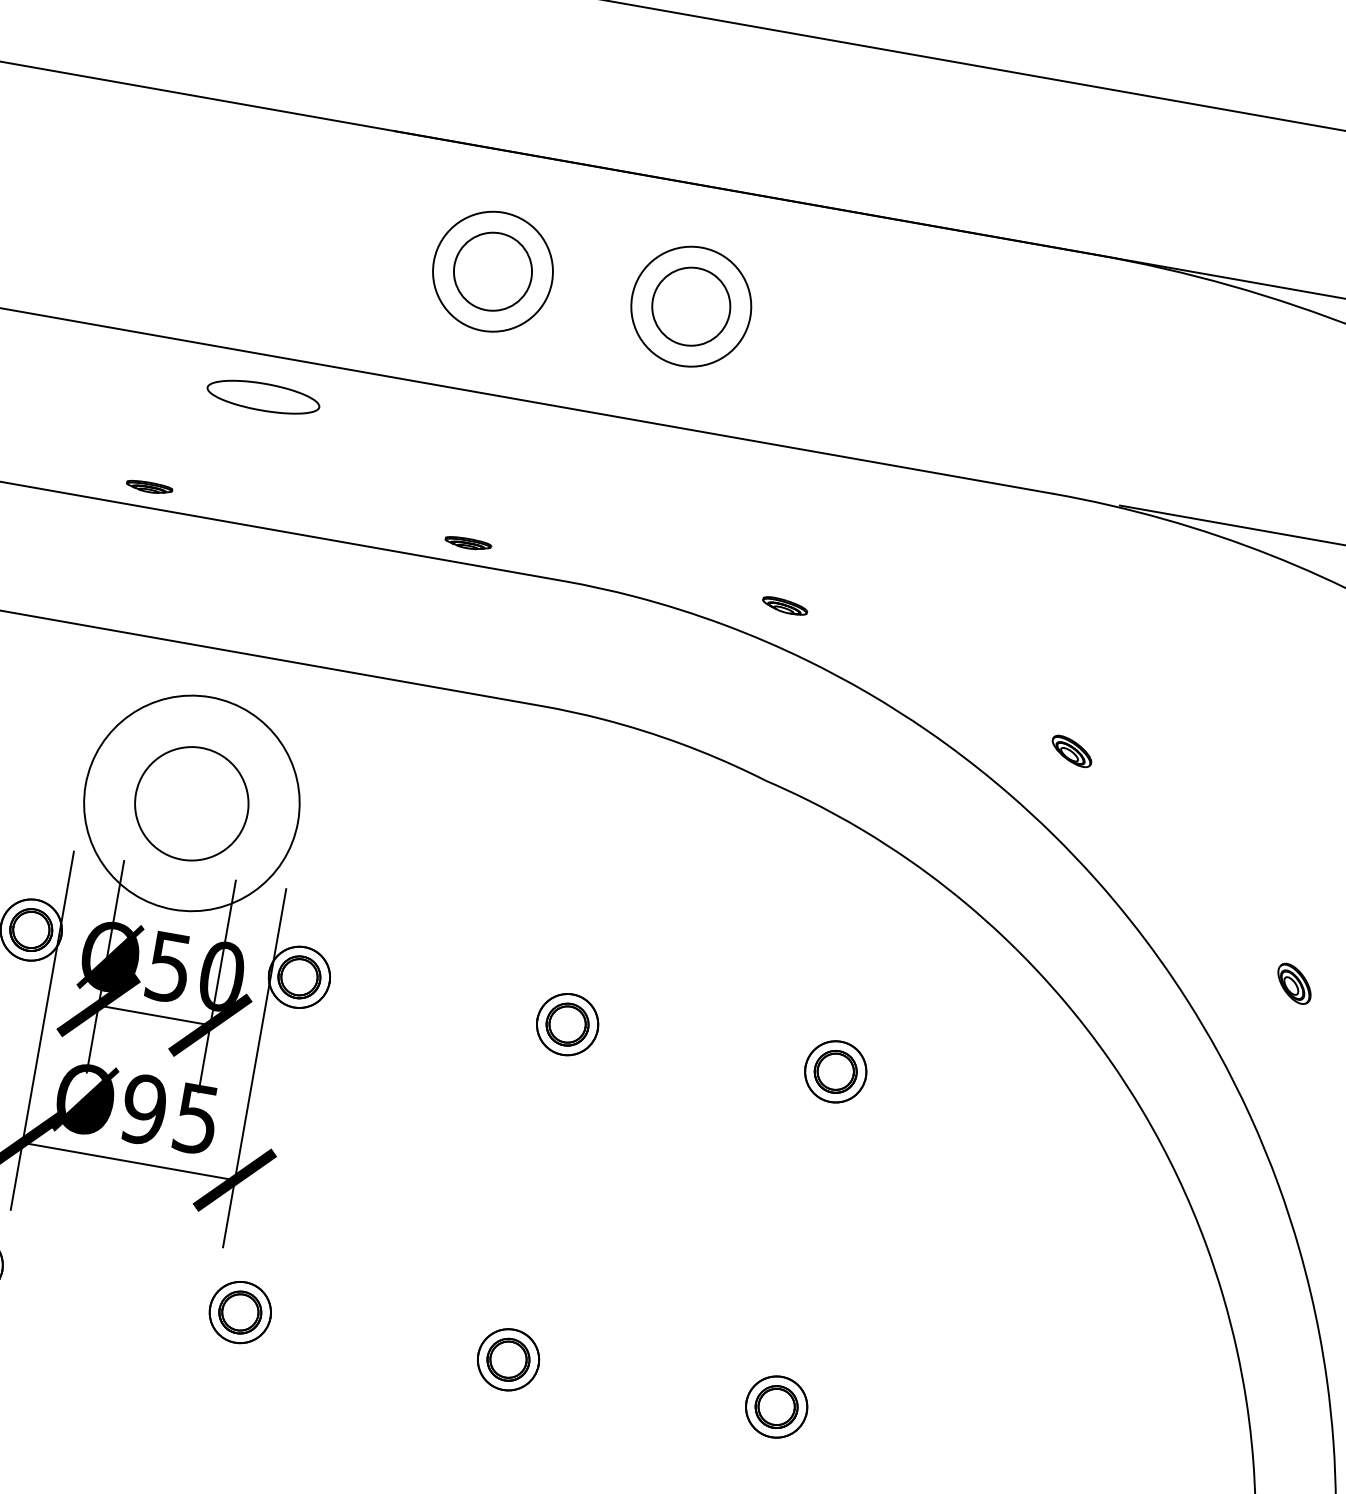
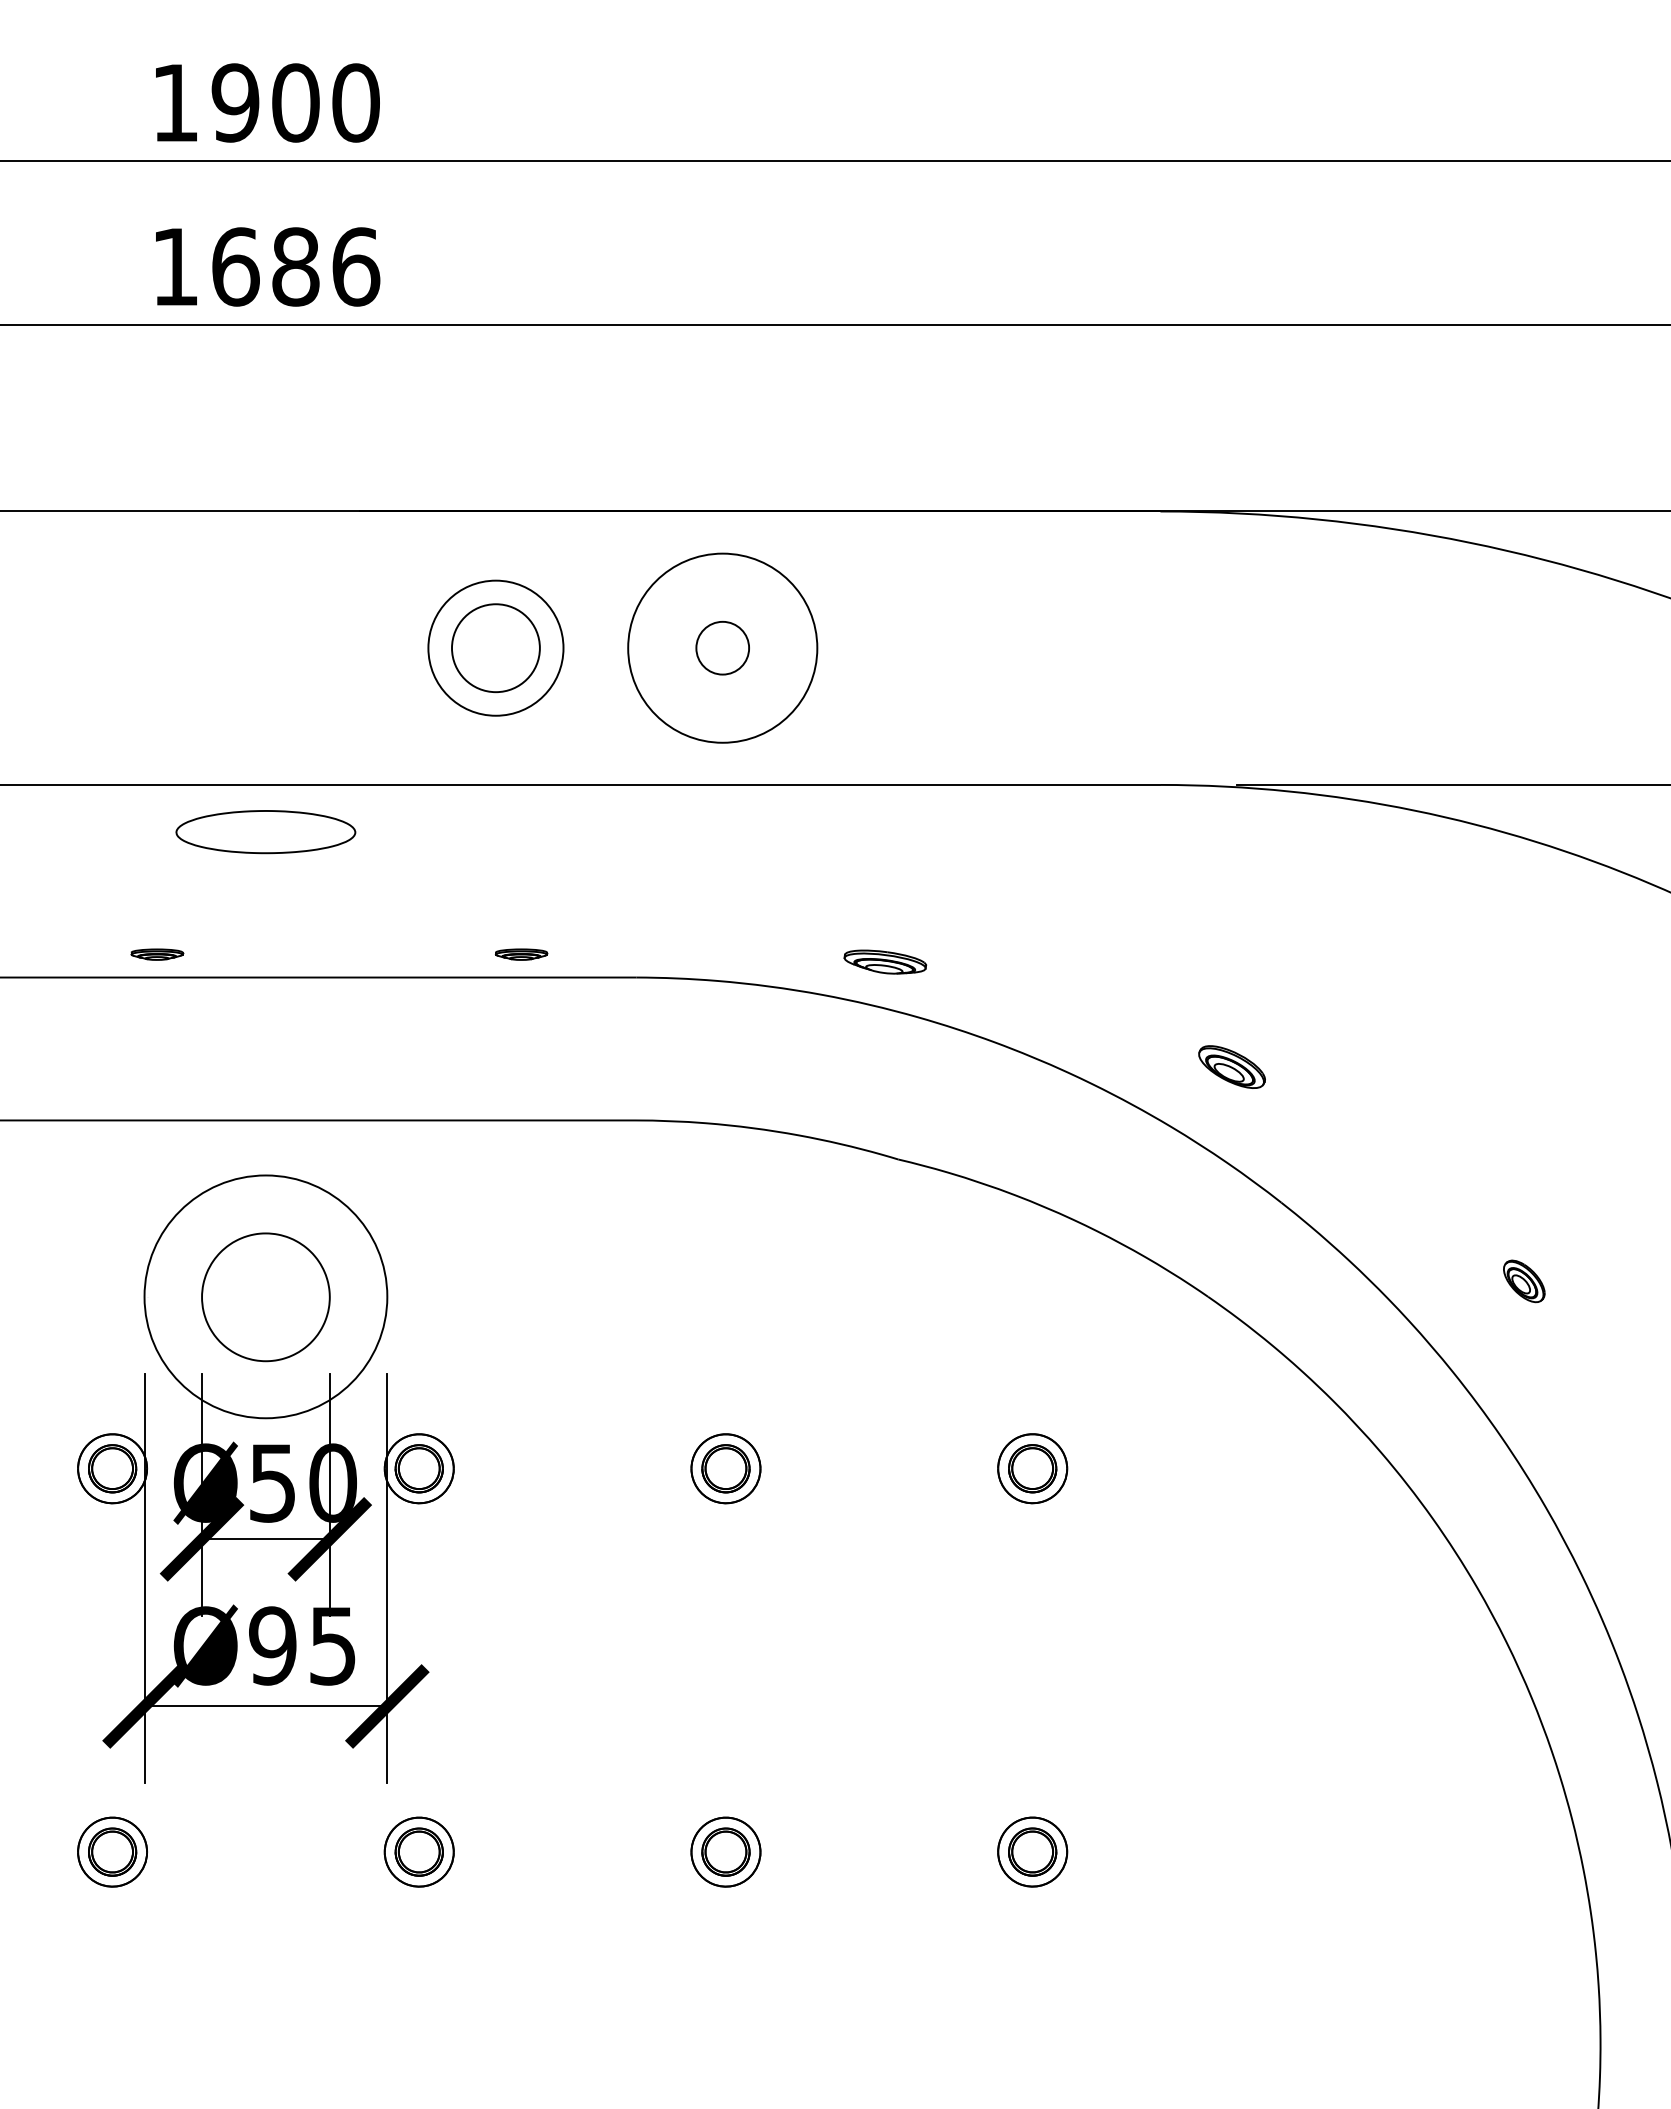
circle: (691, 306) -> (722, 647), size x1.4
circle: (691, 306) -> (722, 648), size x0.6
part: (263, 397) -> (265, 832), size x1.4
part: (785, 605) -> (885, 961), size x1.6
part: (1071, 750) -> (1231, 1066), size x1.4

